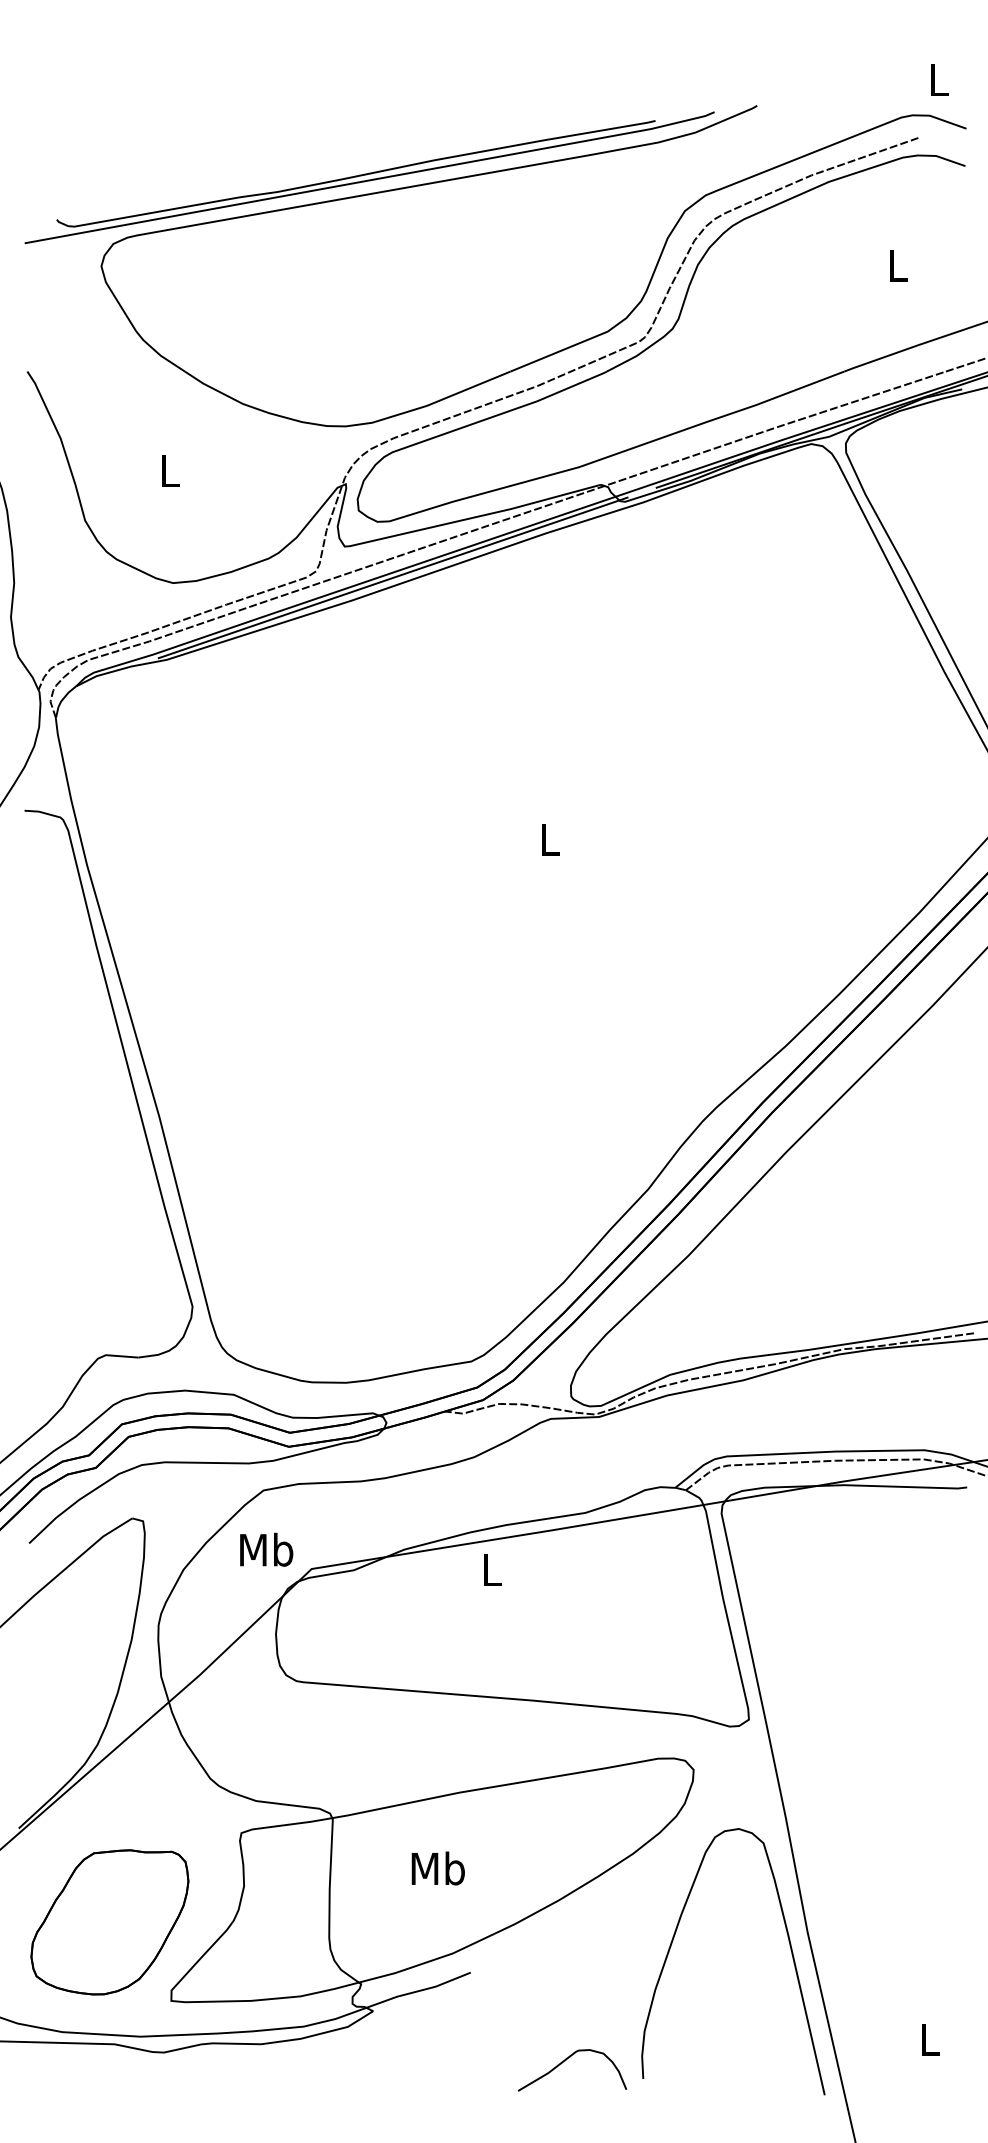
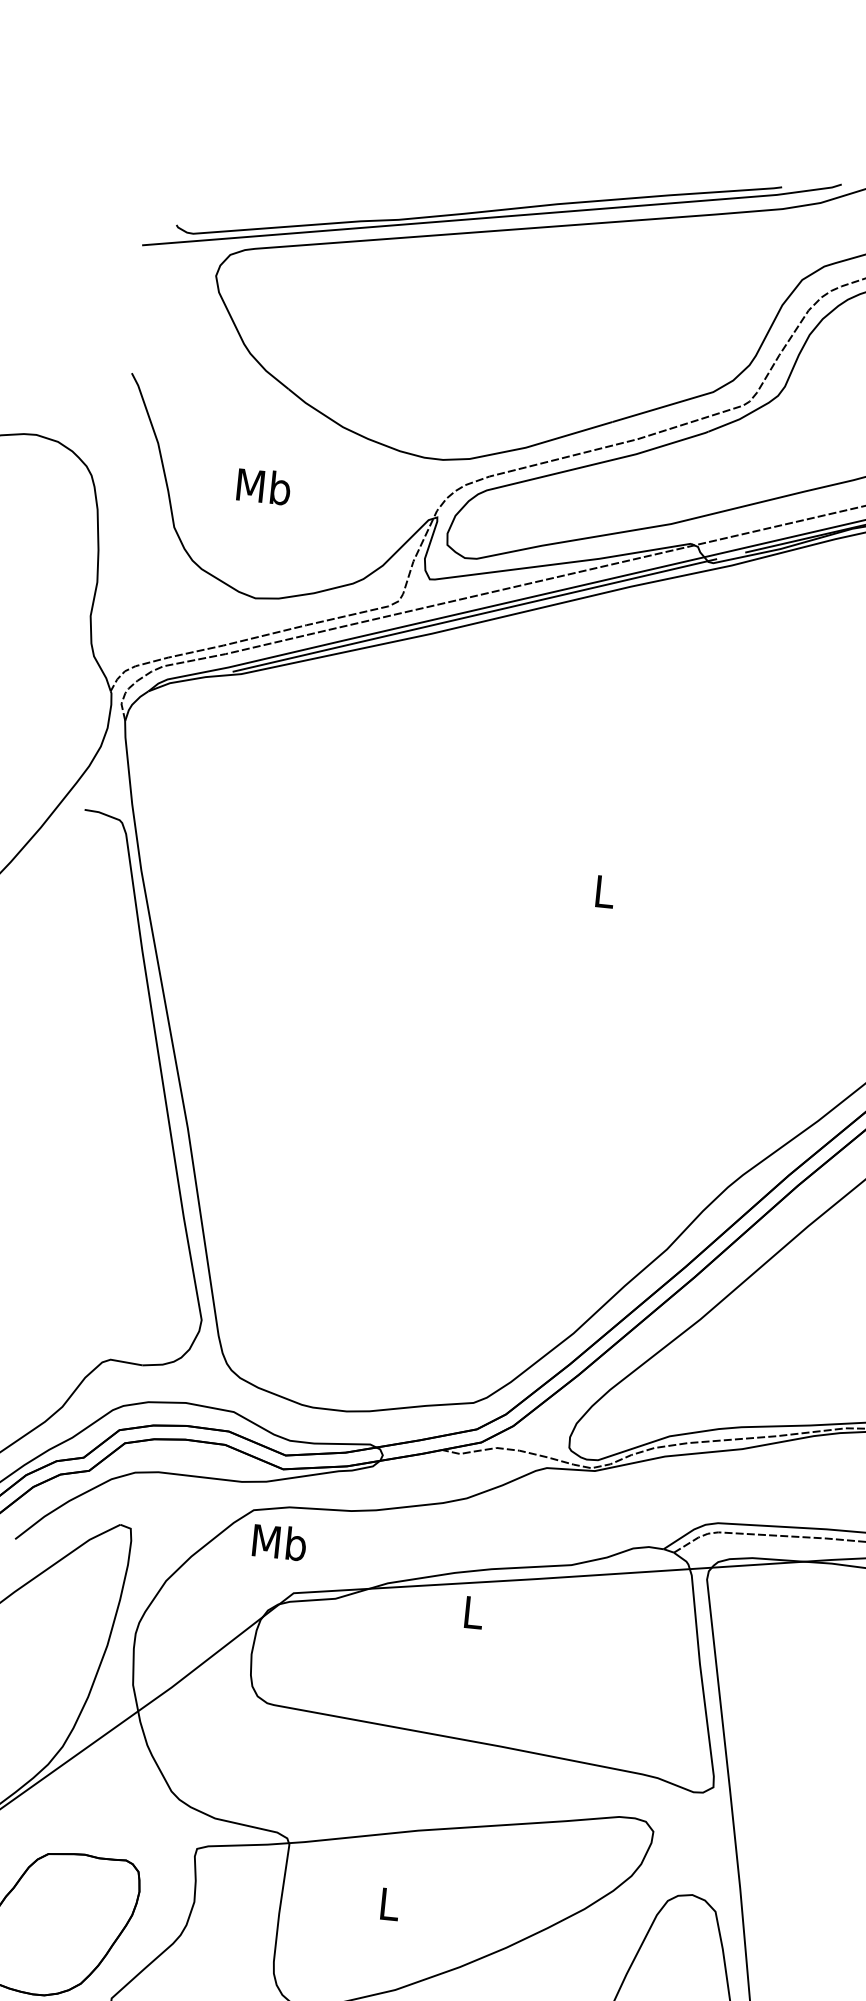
text: (169, 470) -> (263, 485), L -> Mb
text: (266, 1549) -> (279, 1542), moved
text: (437, 1868) -> (388, 1903), Mb -> L

